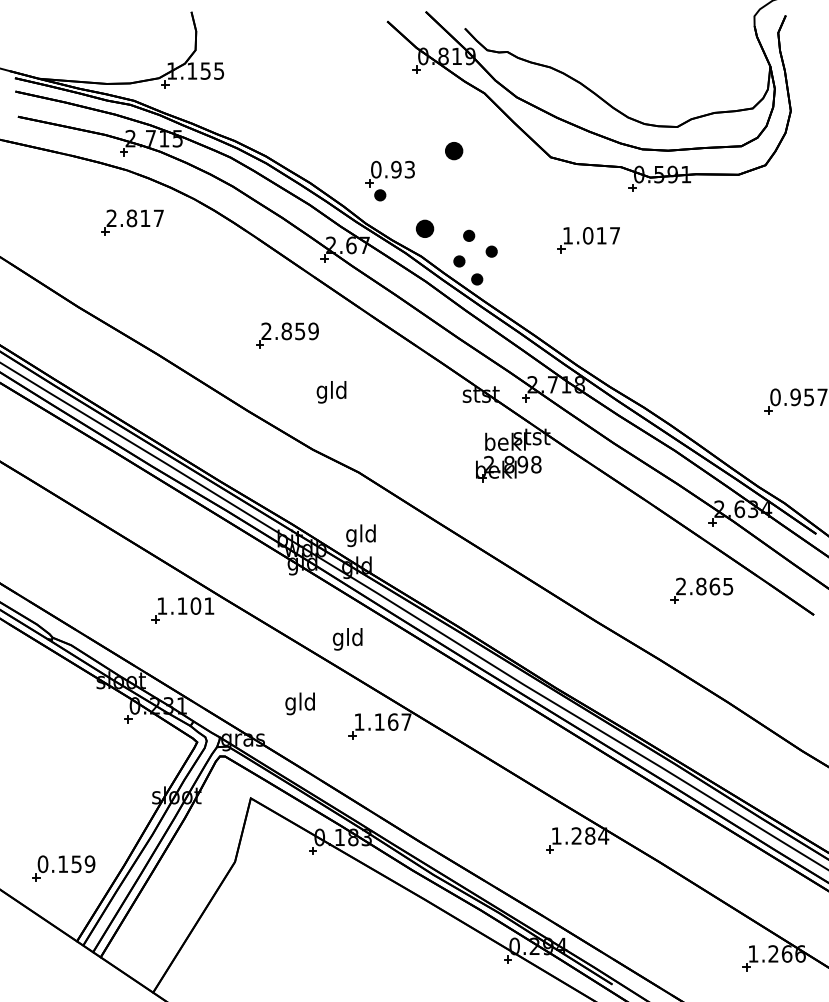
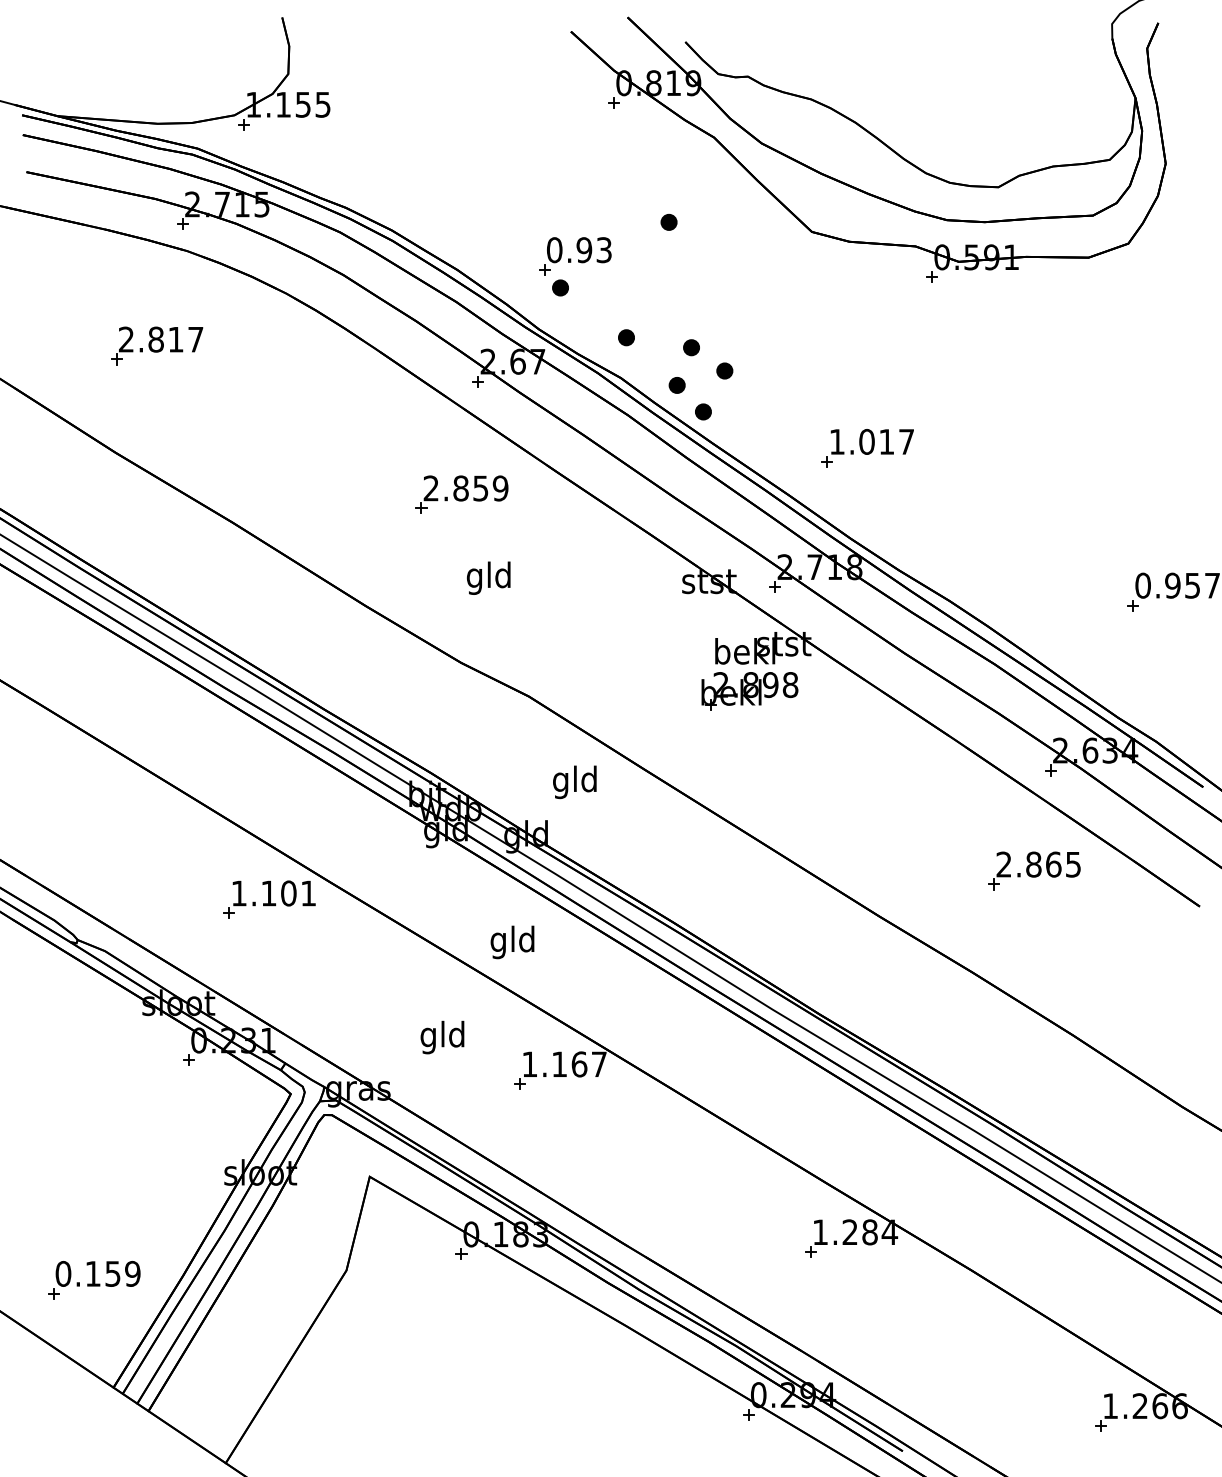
part: (453, 150) -> (668, 221), size x0.62
part: (132, 222) -> (157, 345), moved
part: (424, 229) -> (625, 338), size x0.62
part: (588, 240) -> (867, 448), moved
part: (287, 335) -> (462, 494), moved
text: (360, 535) -> (574, 781), moved

